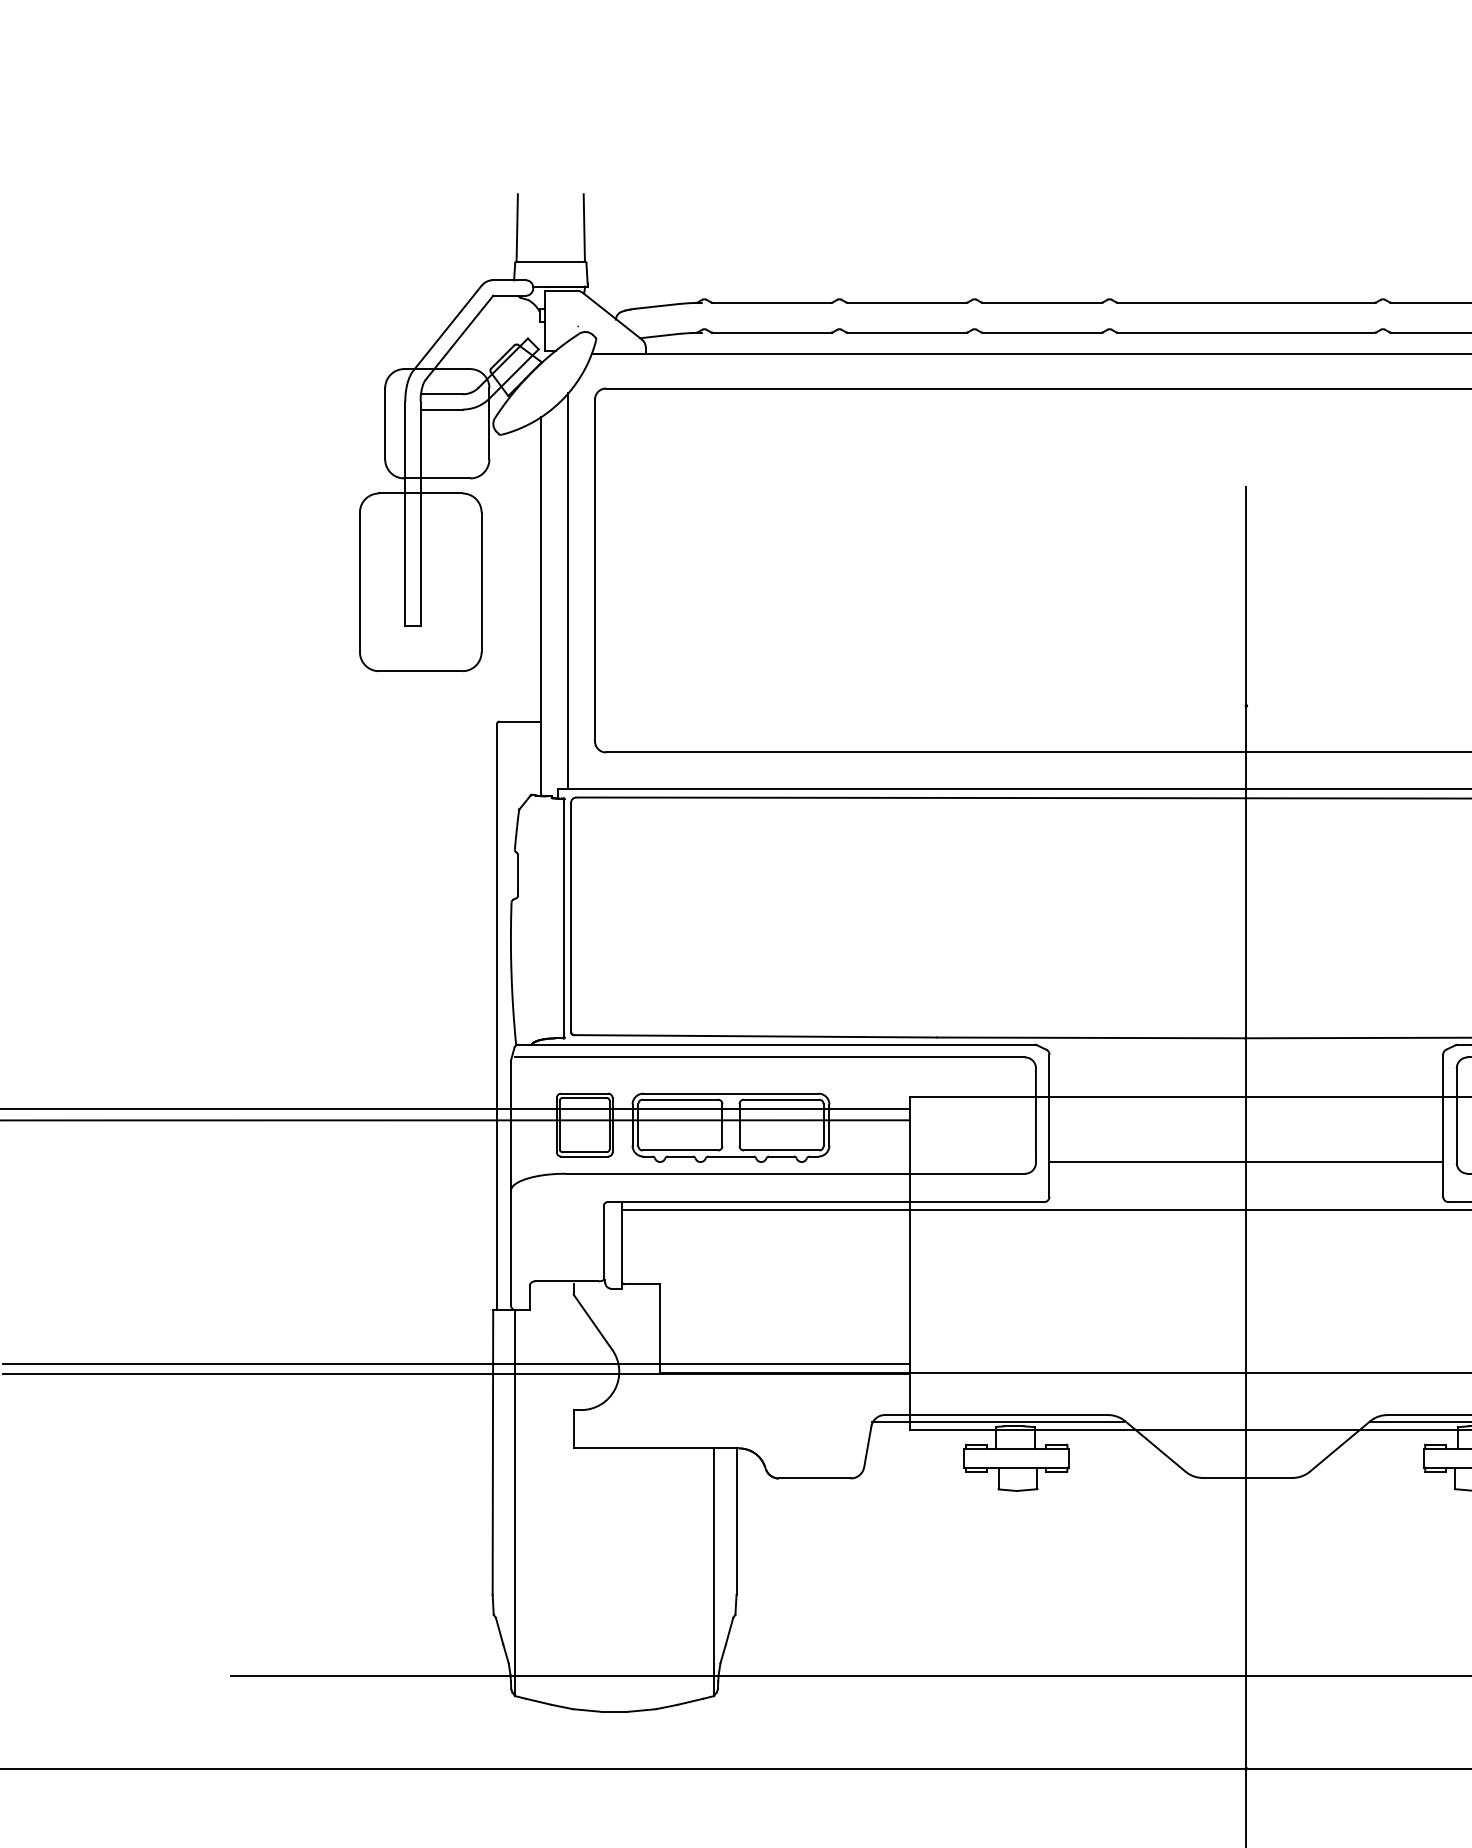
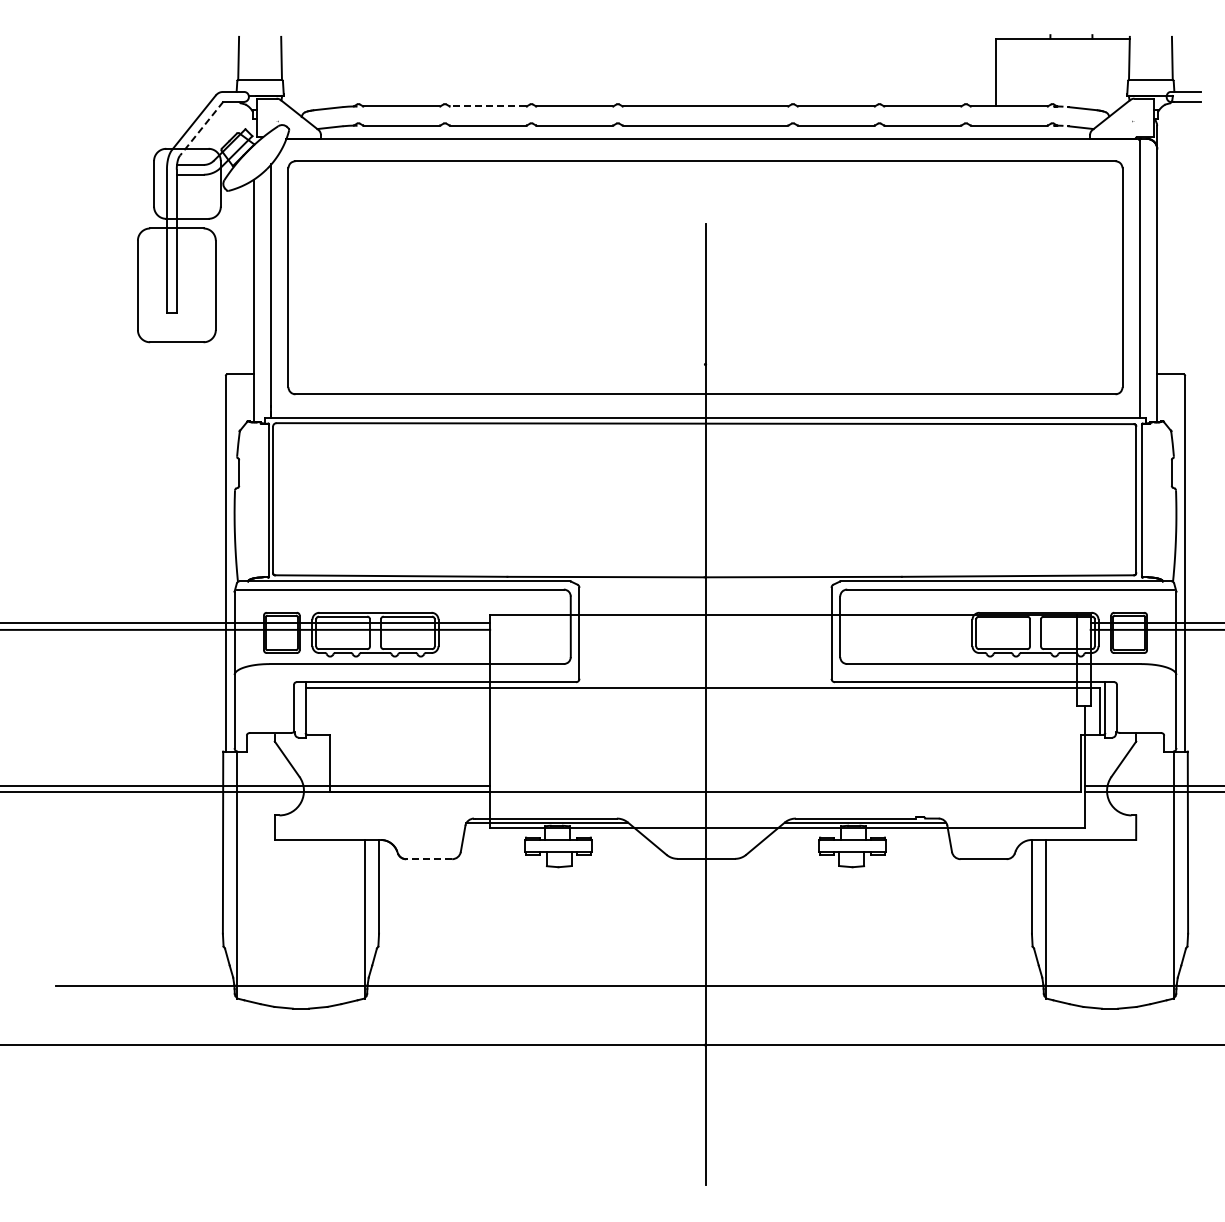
line: (907, 302) -> (488, 106), solid -> dashed
line: (459, 338) -> (201, 129), solid -> dashed
line: (1246, 1161) -> (705, 656), removed
line: (813, 1478) -> (428, 859), solid -> dashed

